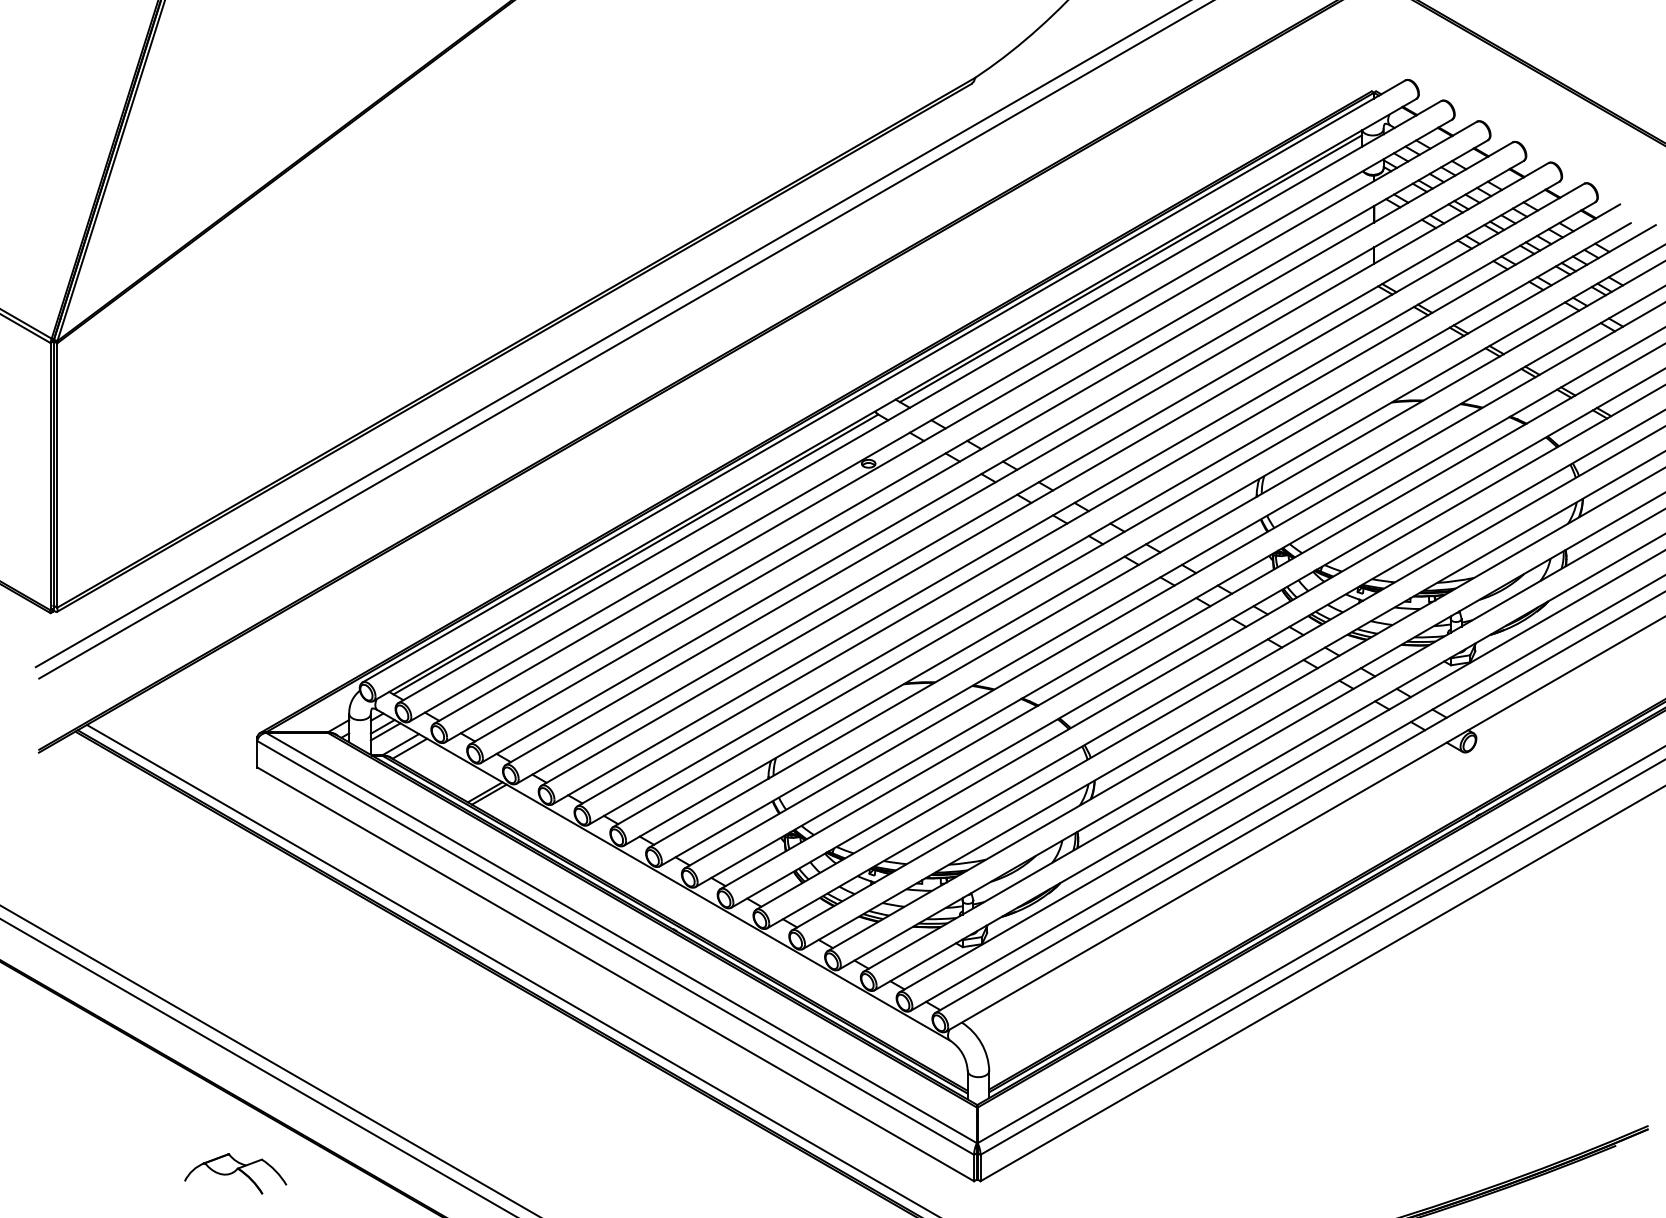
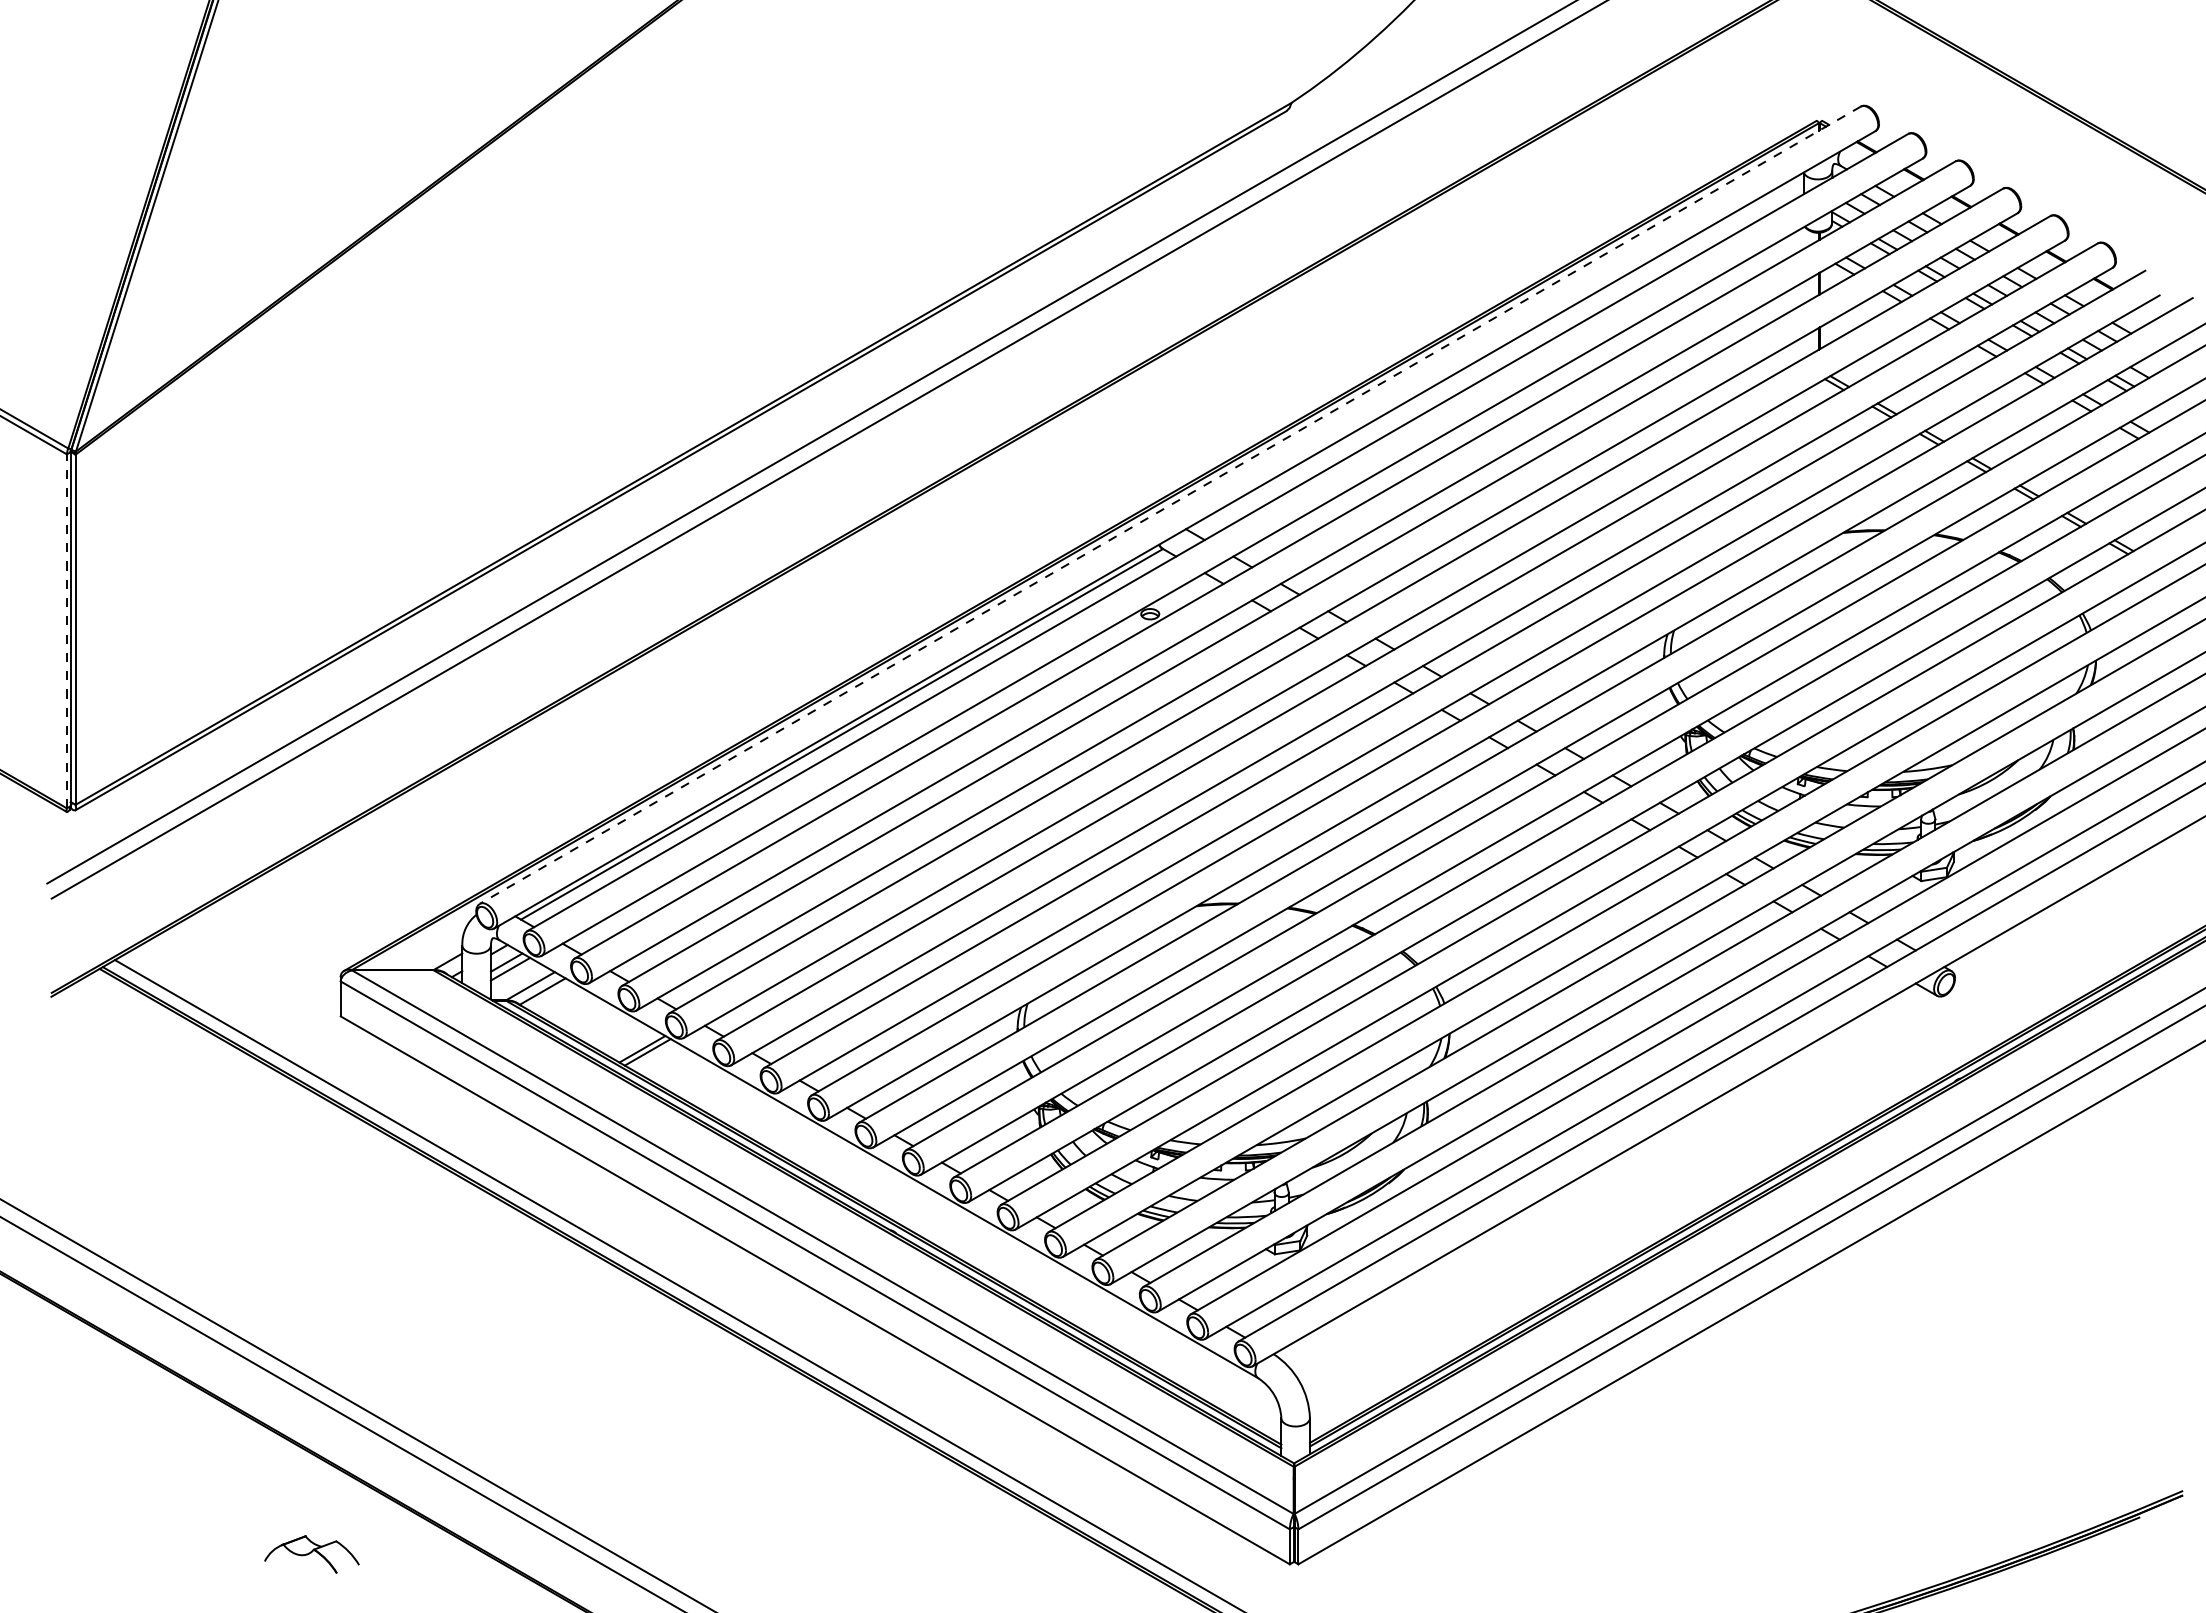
line: (1130, 268) -> (1497, 355), removed
line: (883, 381) -> (1170, 505), solid -> dashed
line: (50, 476) -> (66, 631), solid -> dashed
part: (235, 1173) -> (311, 1554), size x0.7

